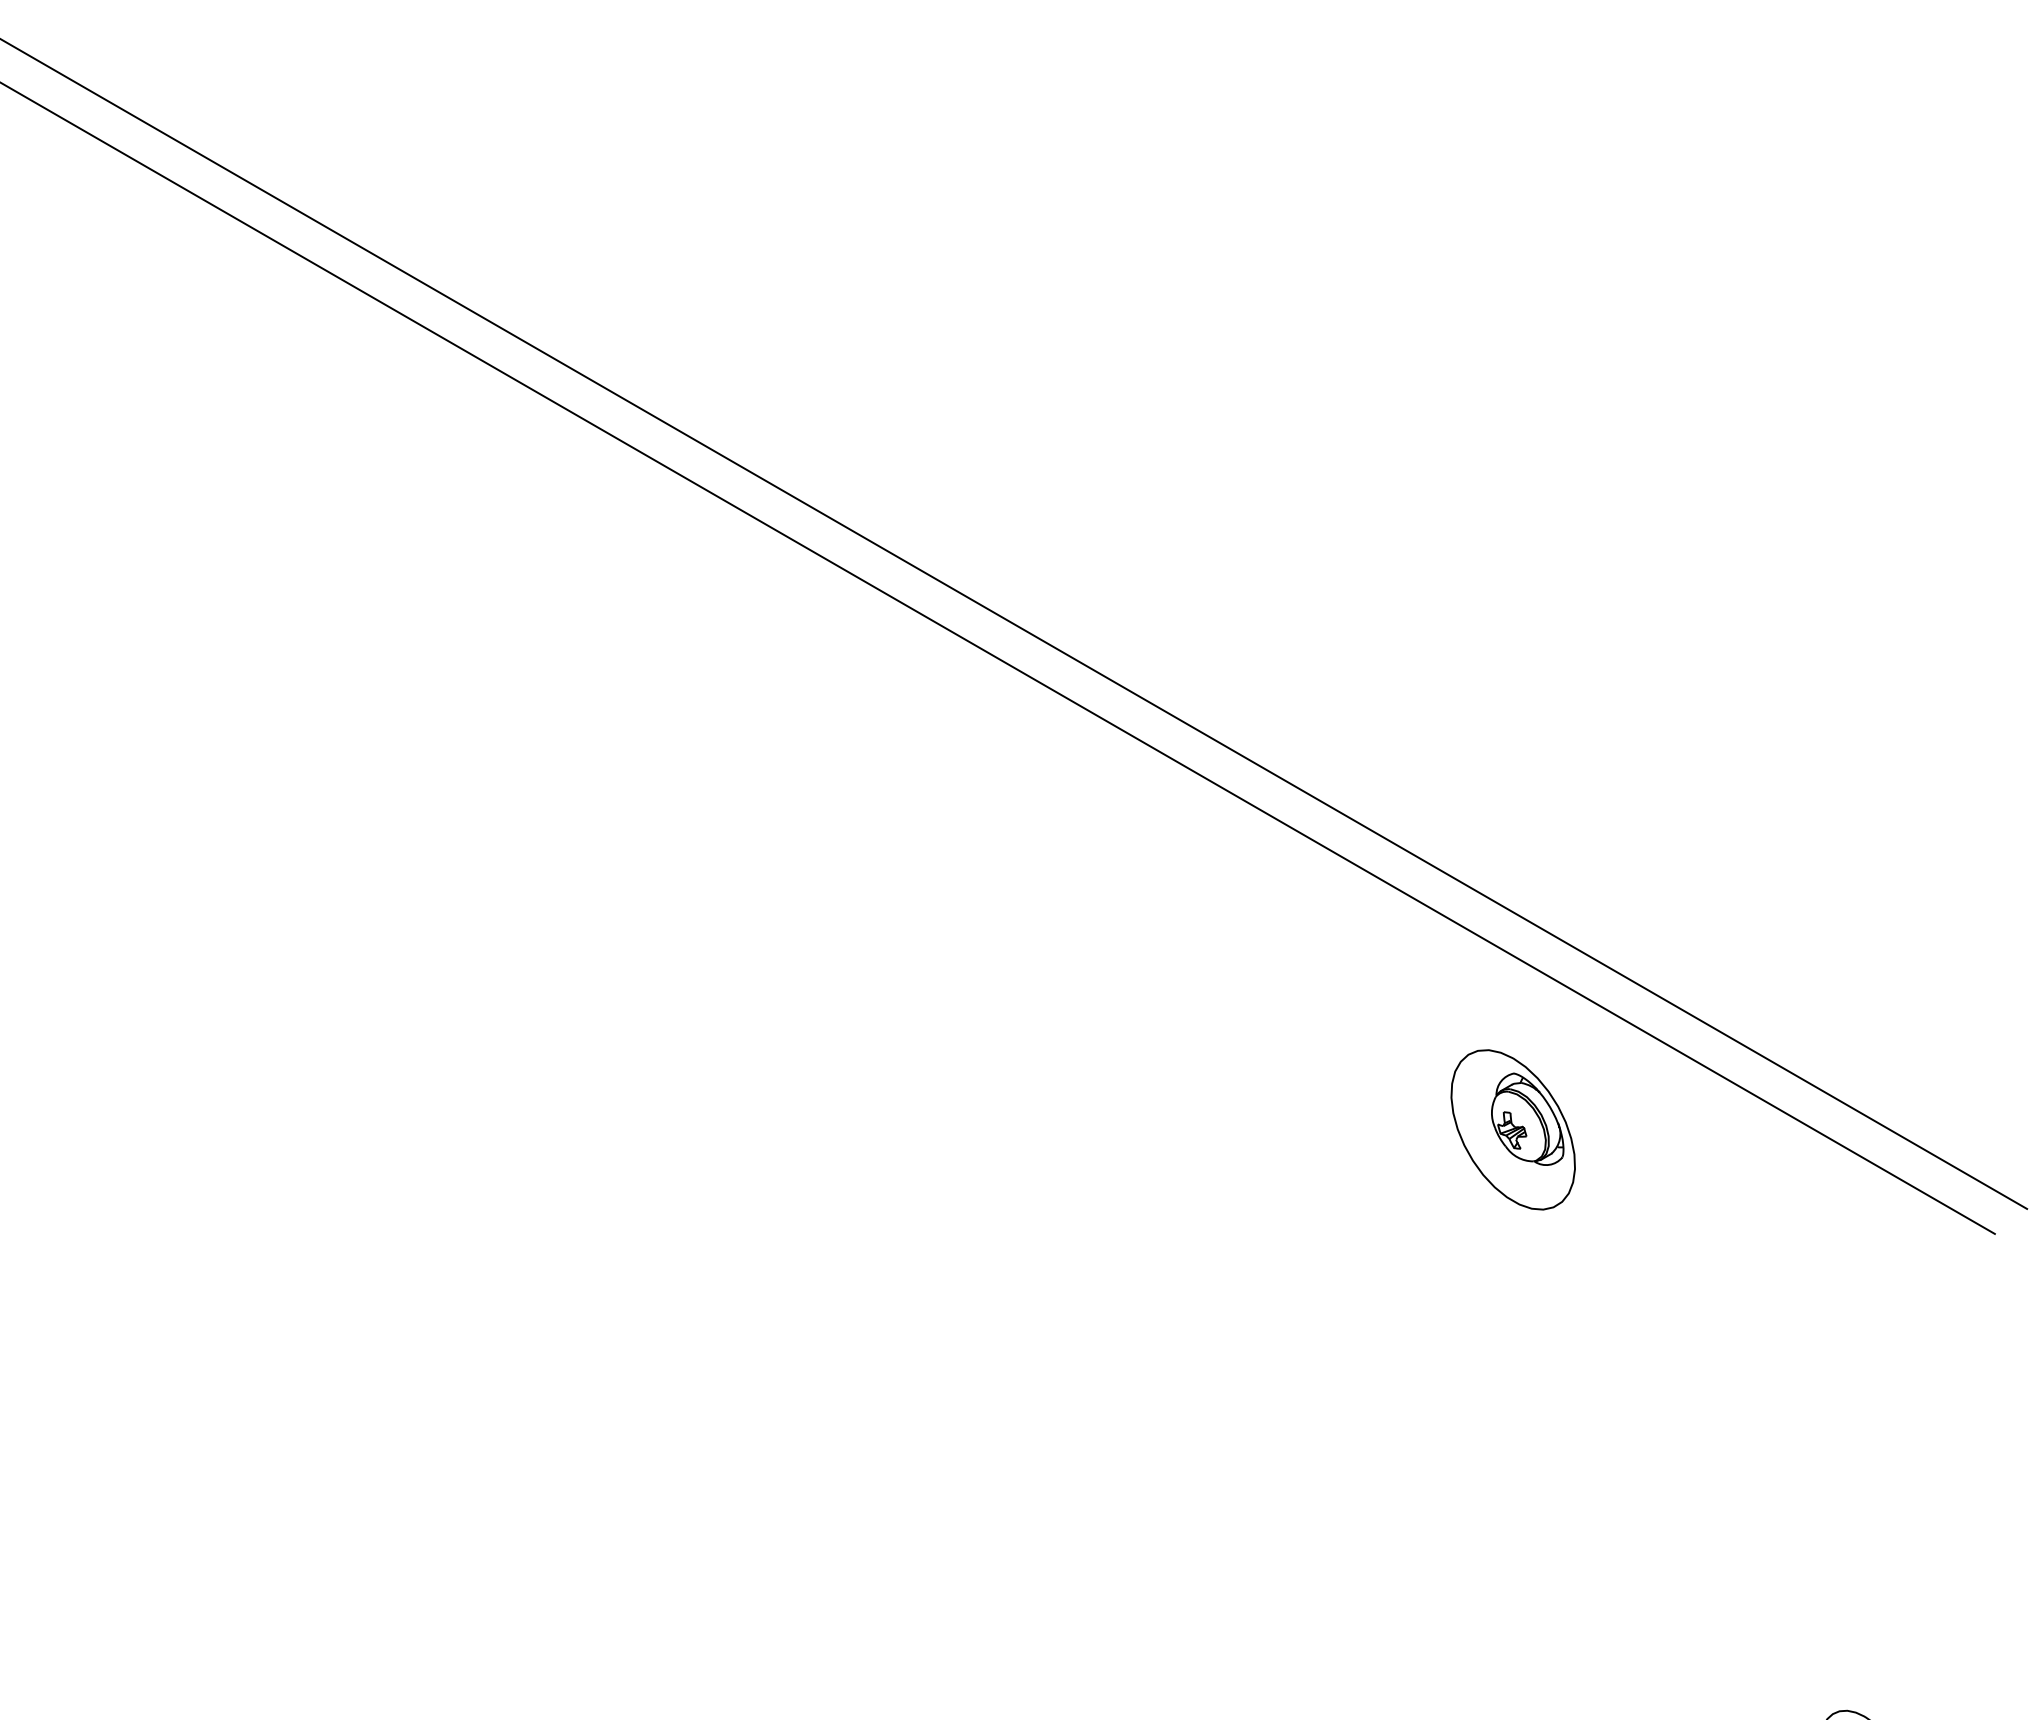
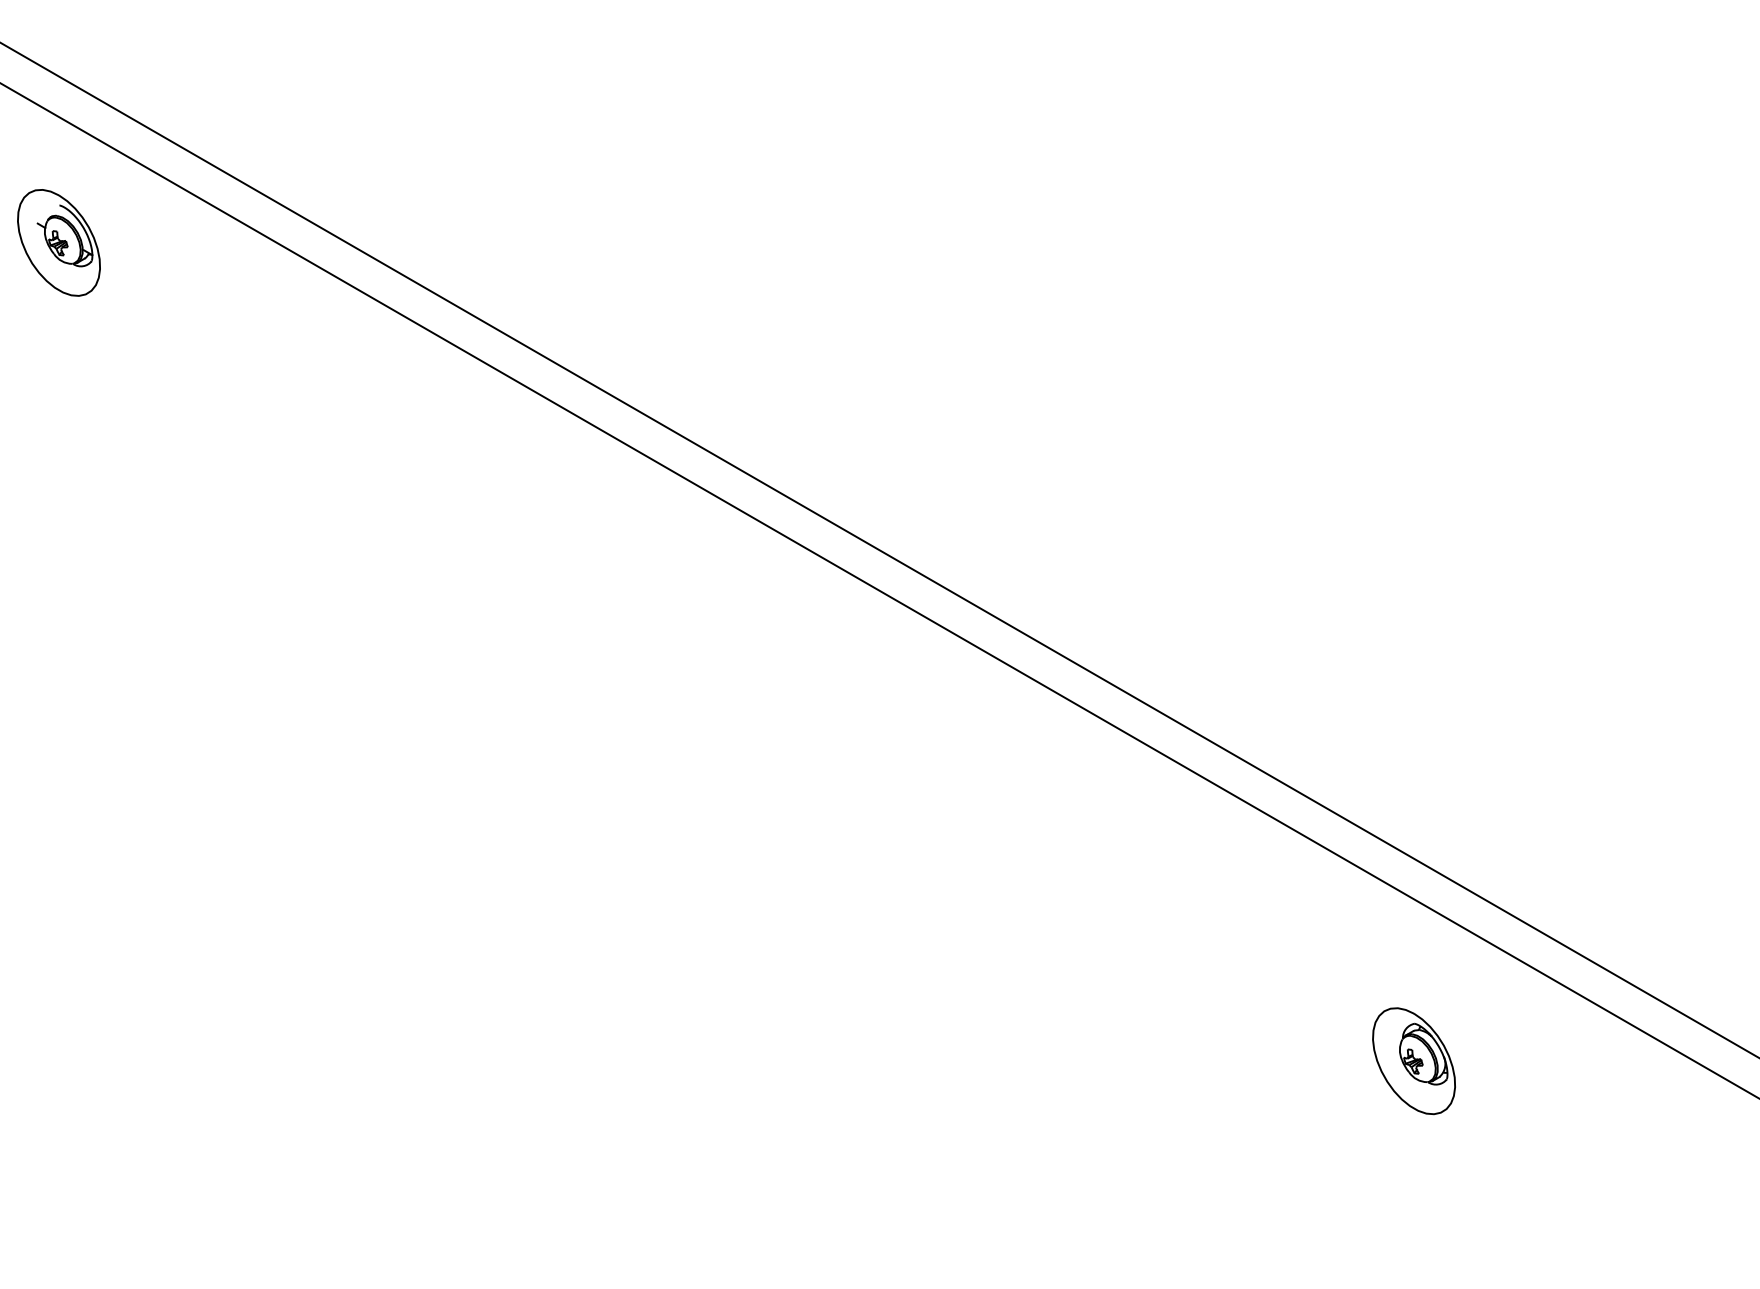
part: (57, 250) -> (59, 242), added
part: (1513, 1129) -> (1414, 1060), size x0.71

